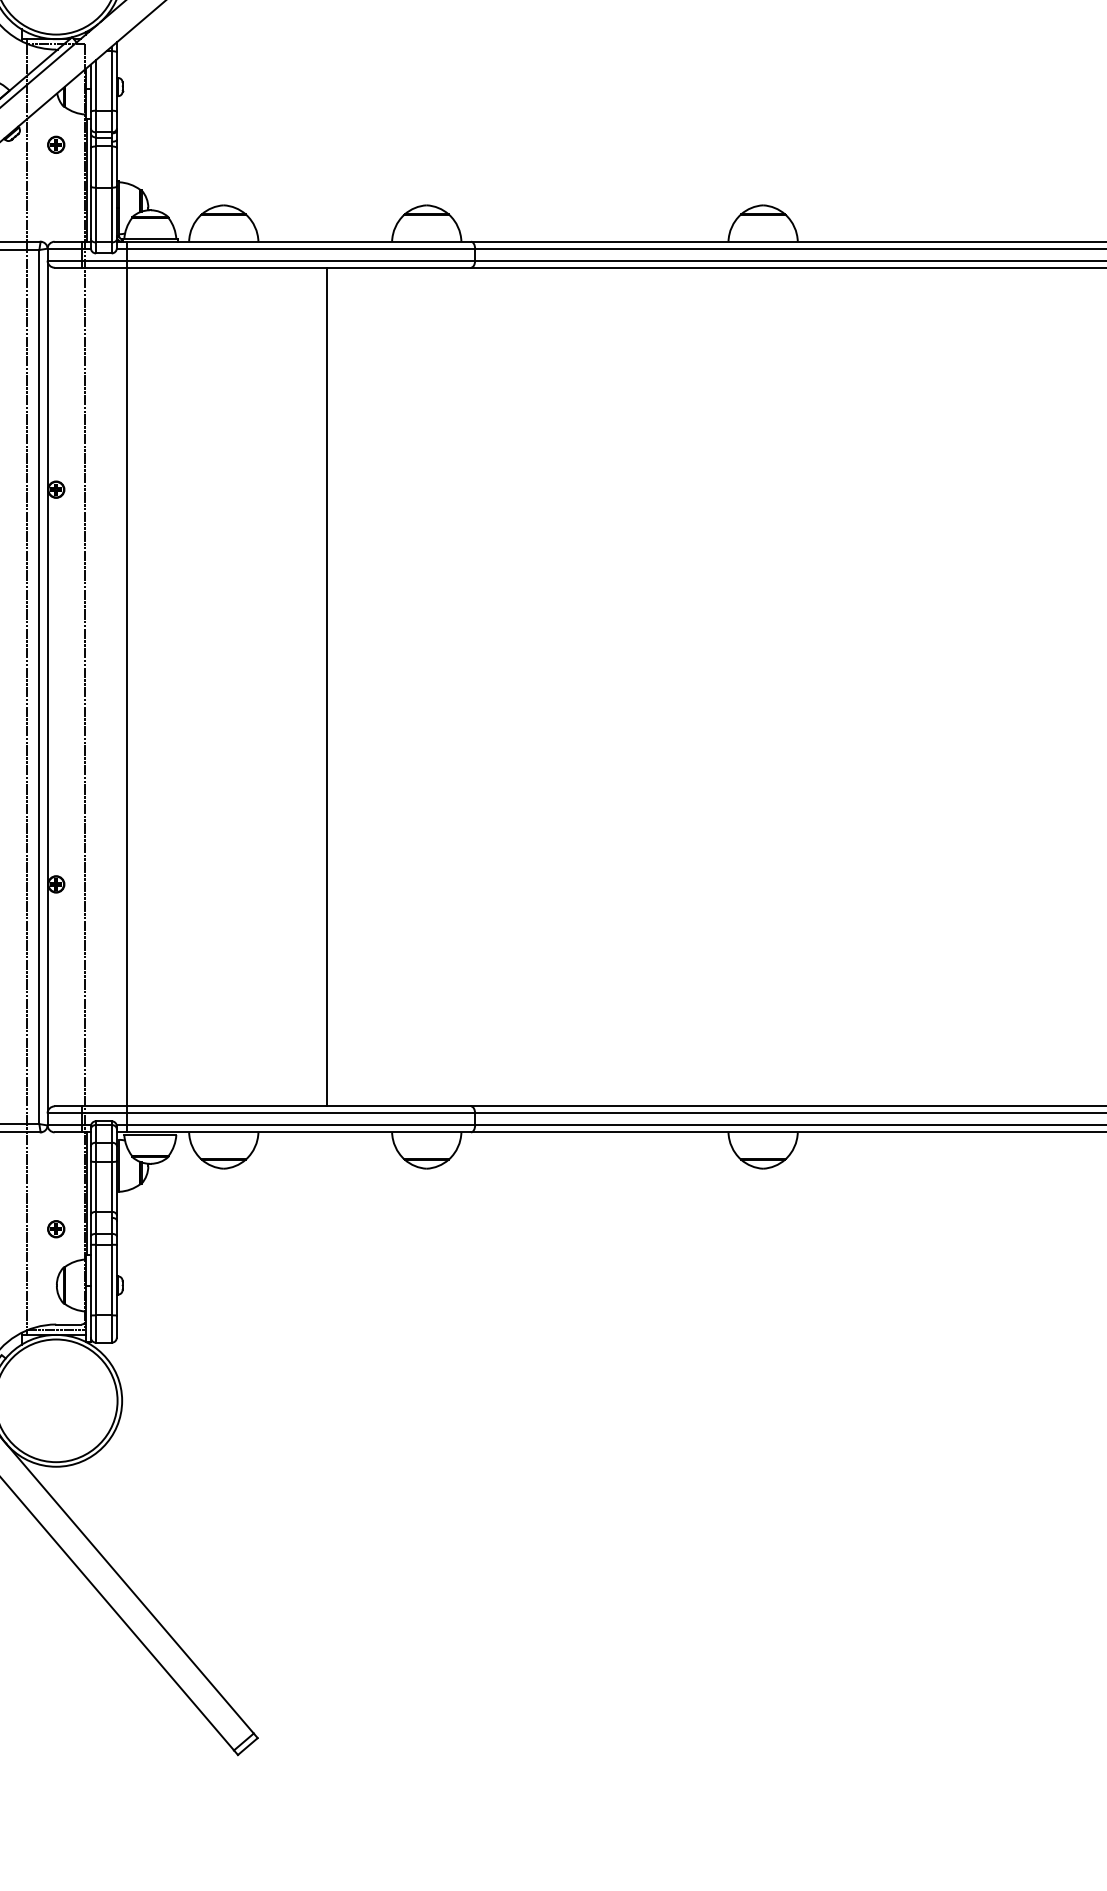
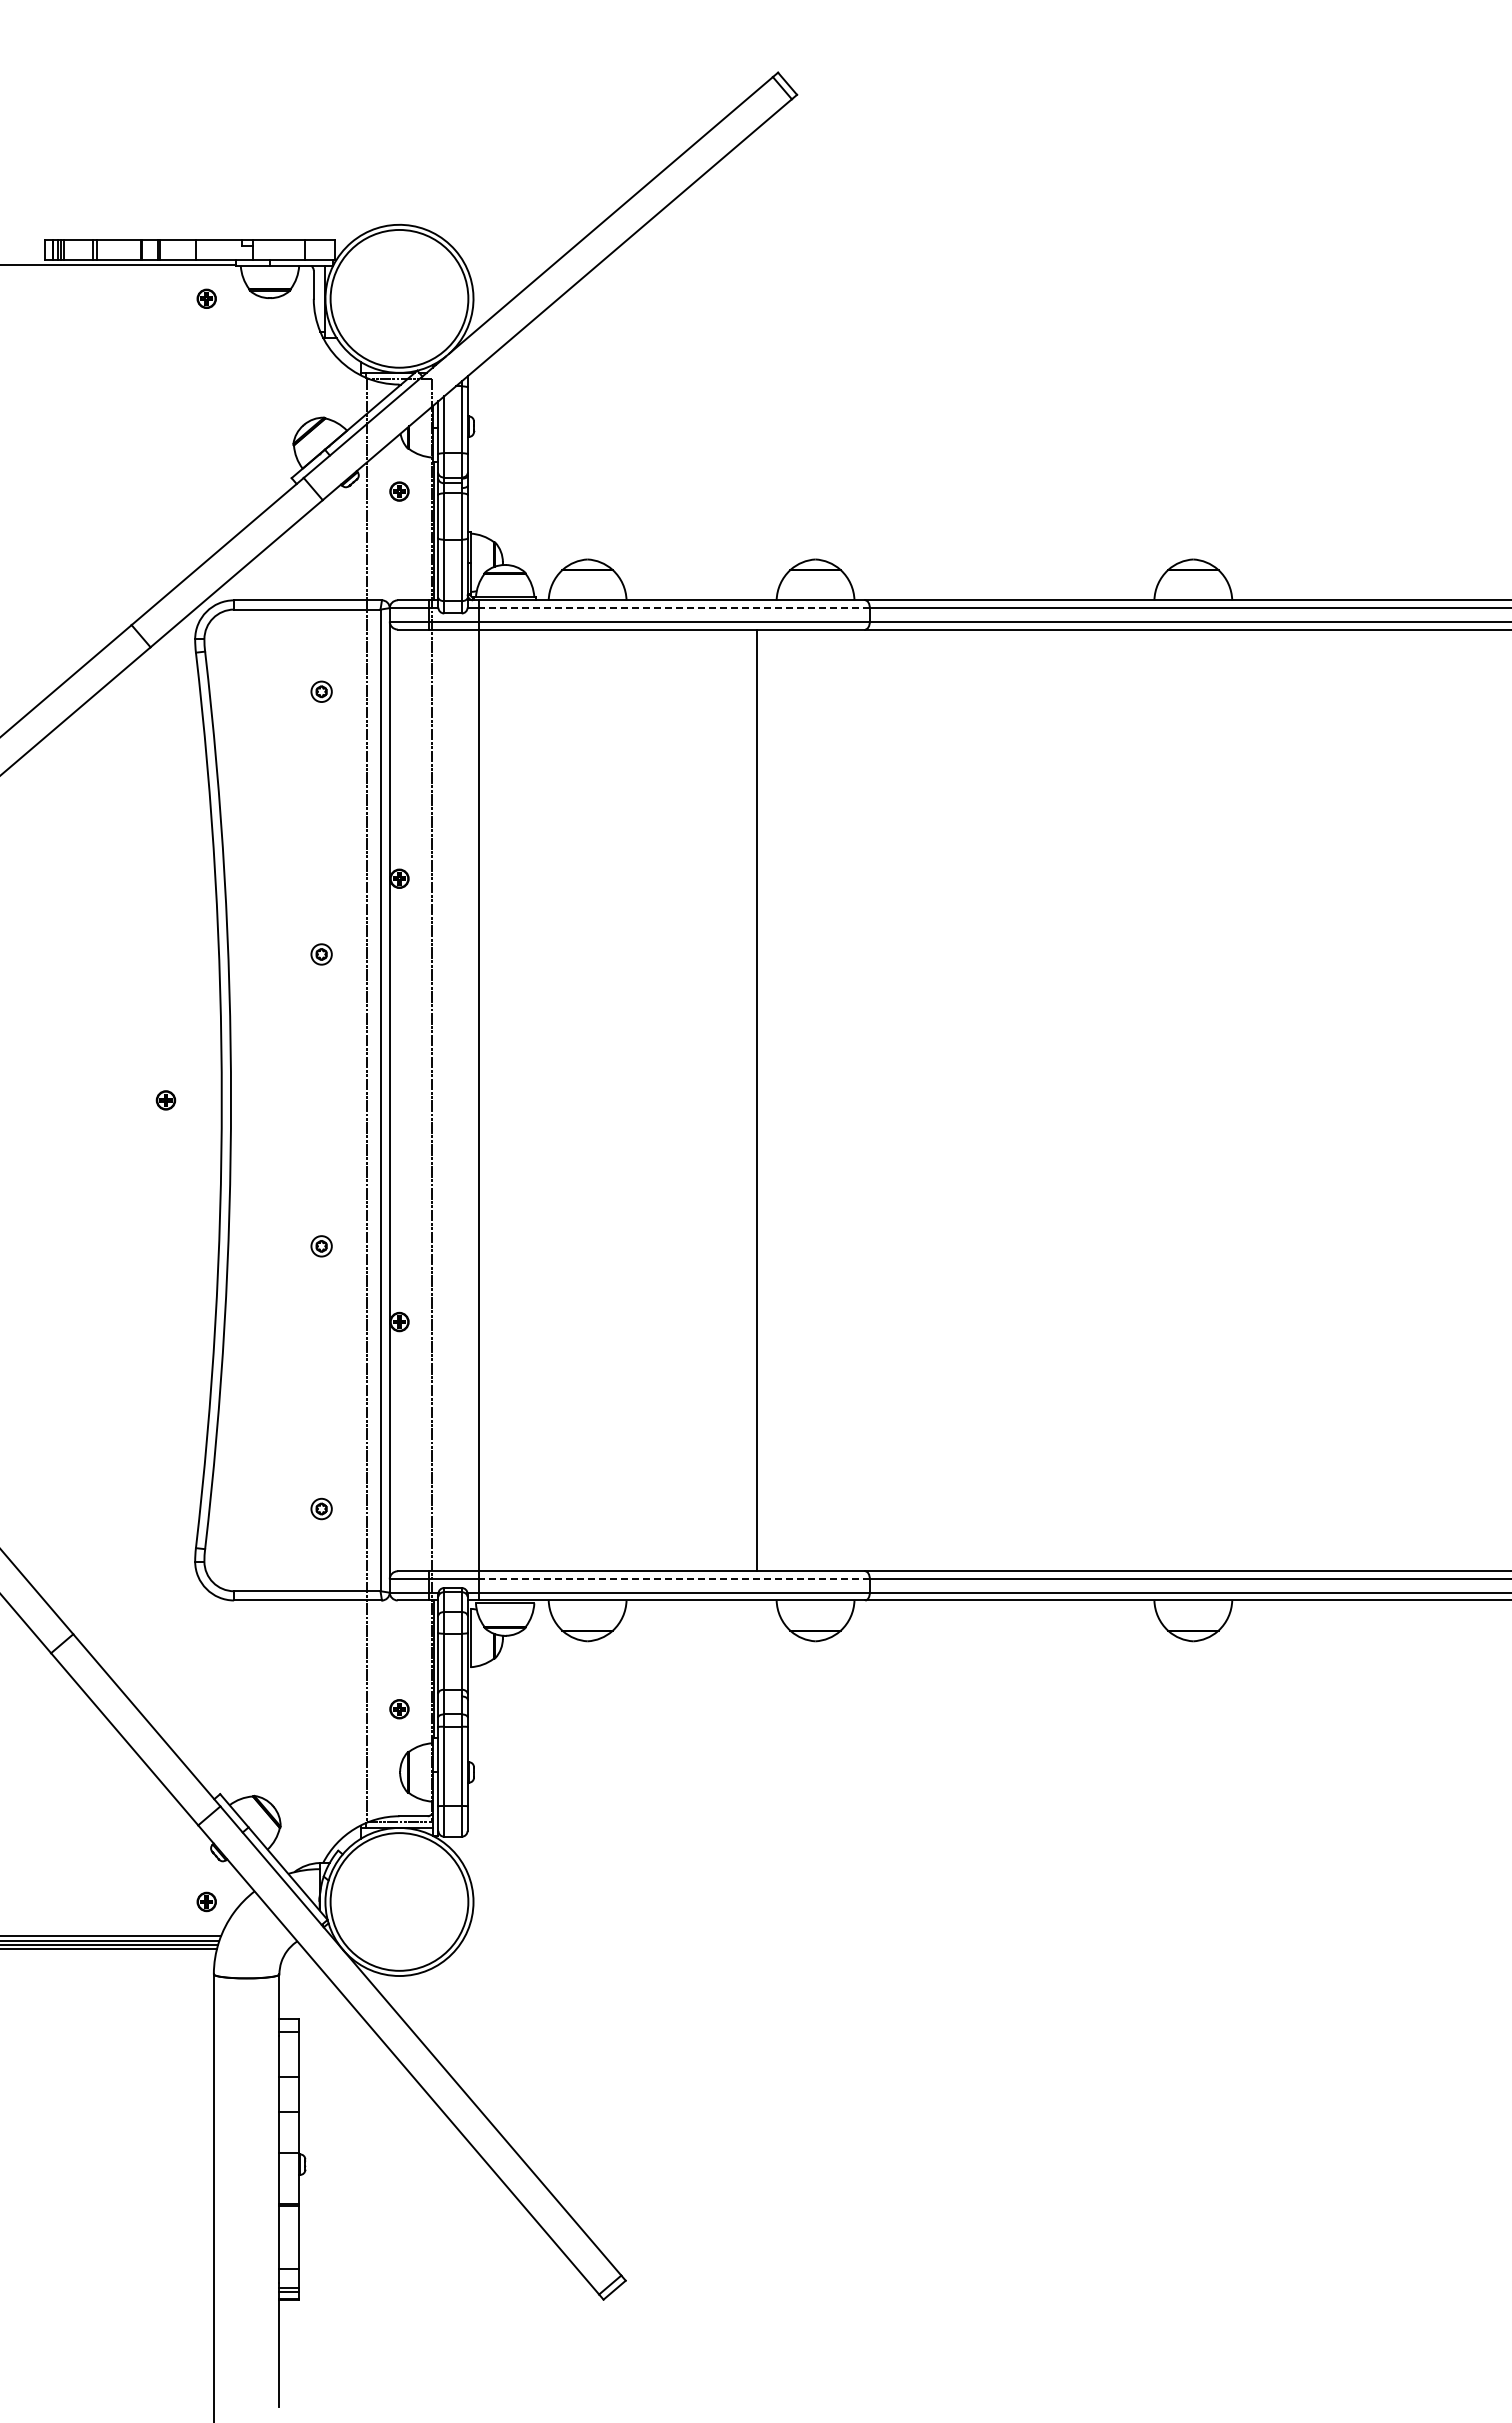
line: (301, 249) -> (674, 608), solid -> dashed
line: (326, 687) -> (757, 1100), moved
line: (301, 1113) -> (674, 1579), solid -> dashed

